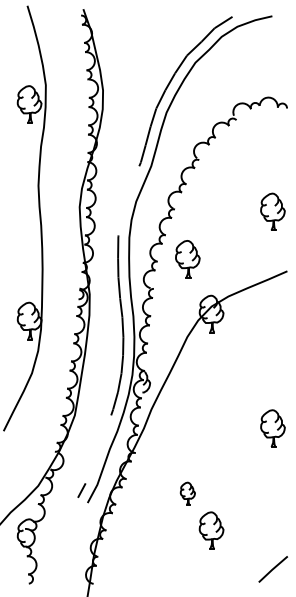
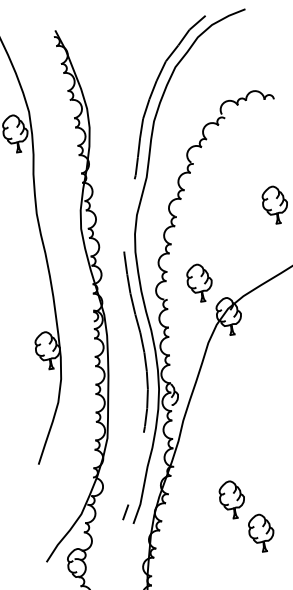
part: (187, 259) -> (199, 283), moved
part: (187, 493) -> (231, 499), size x1.67

